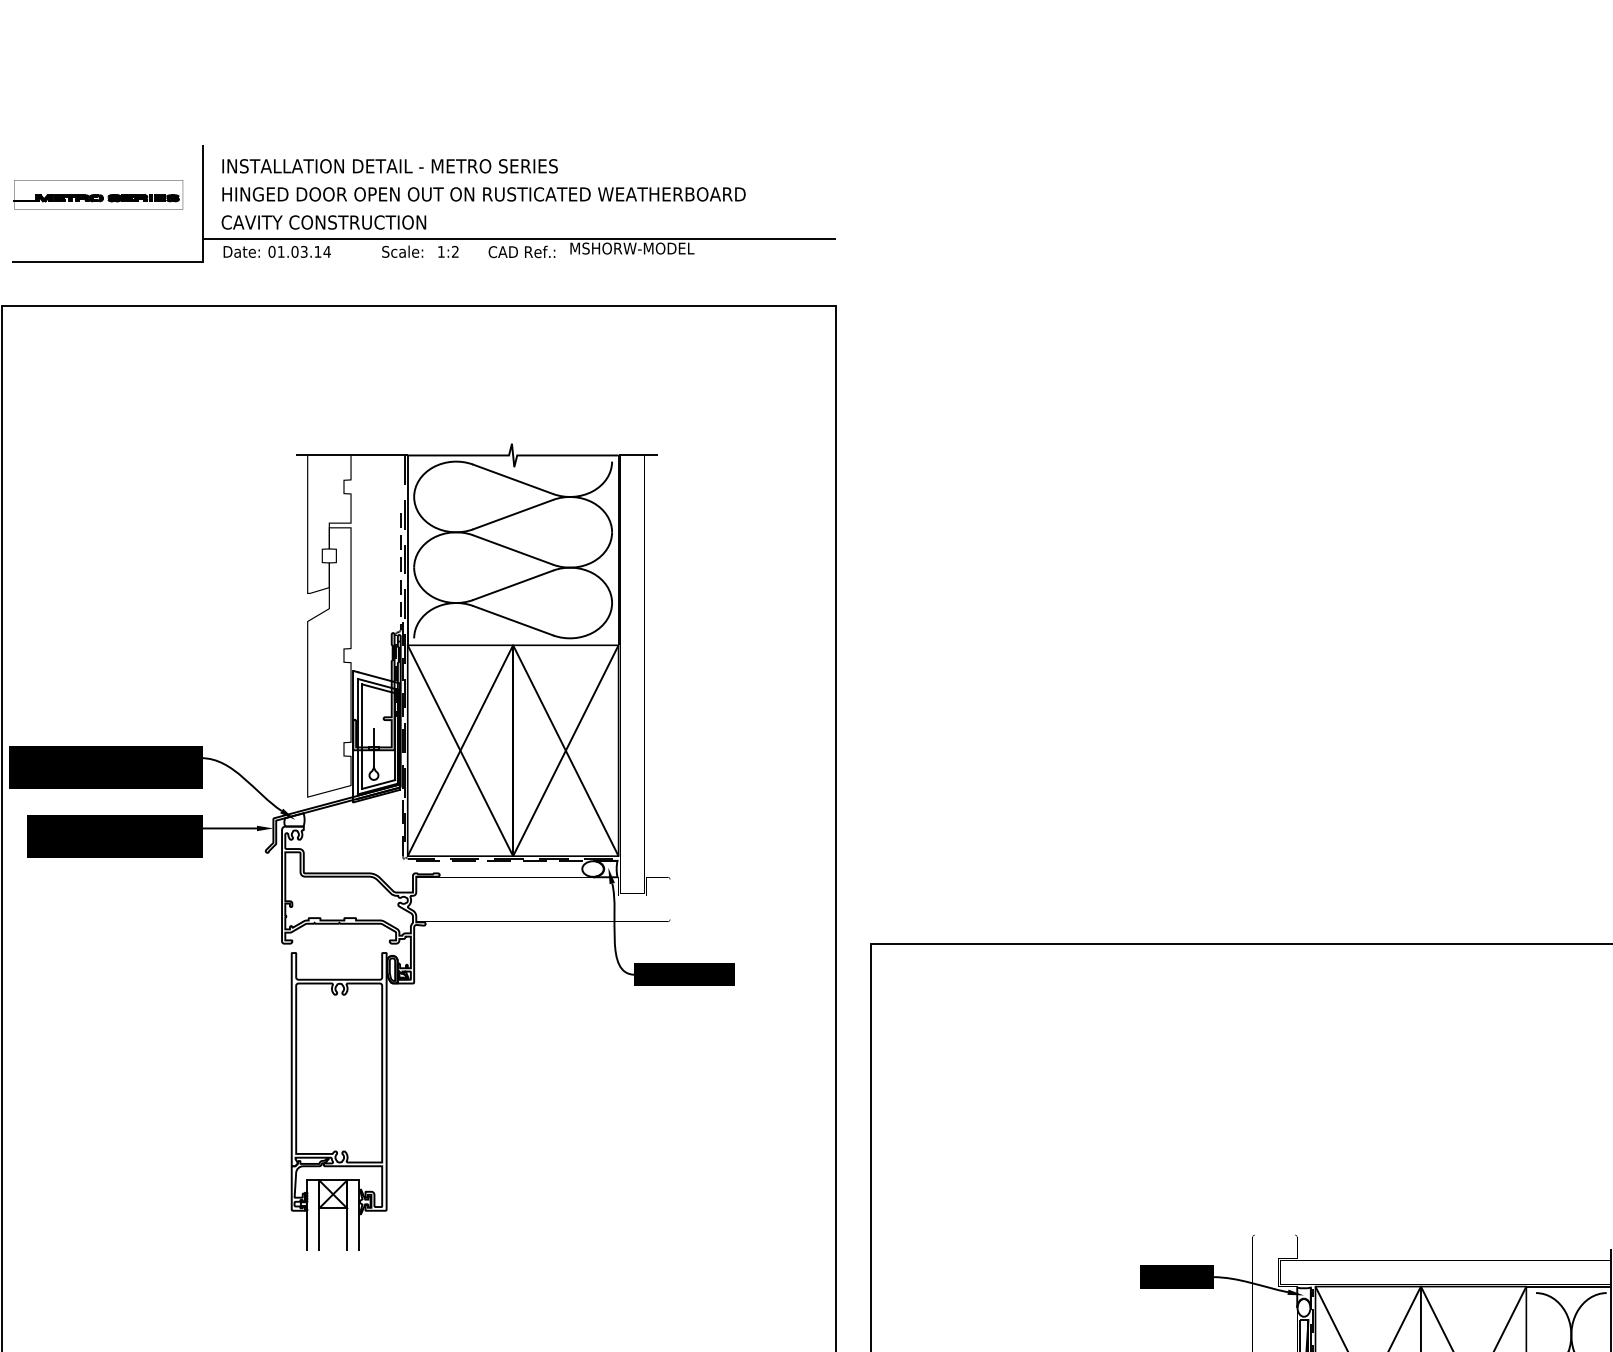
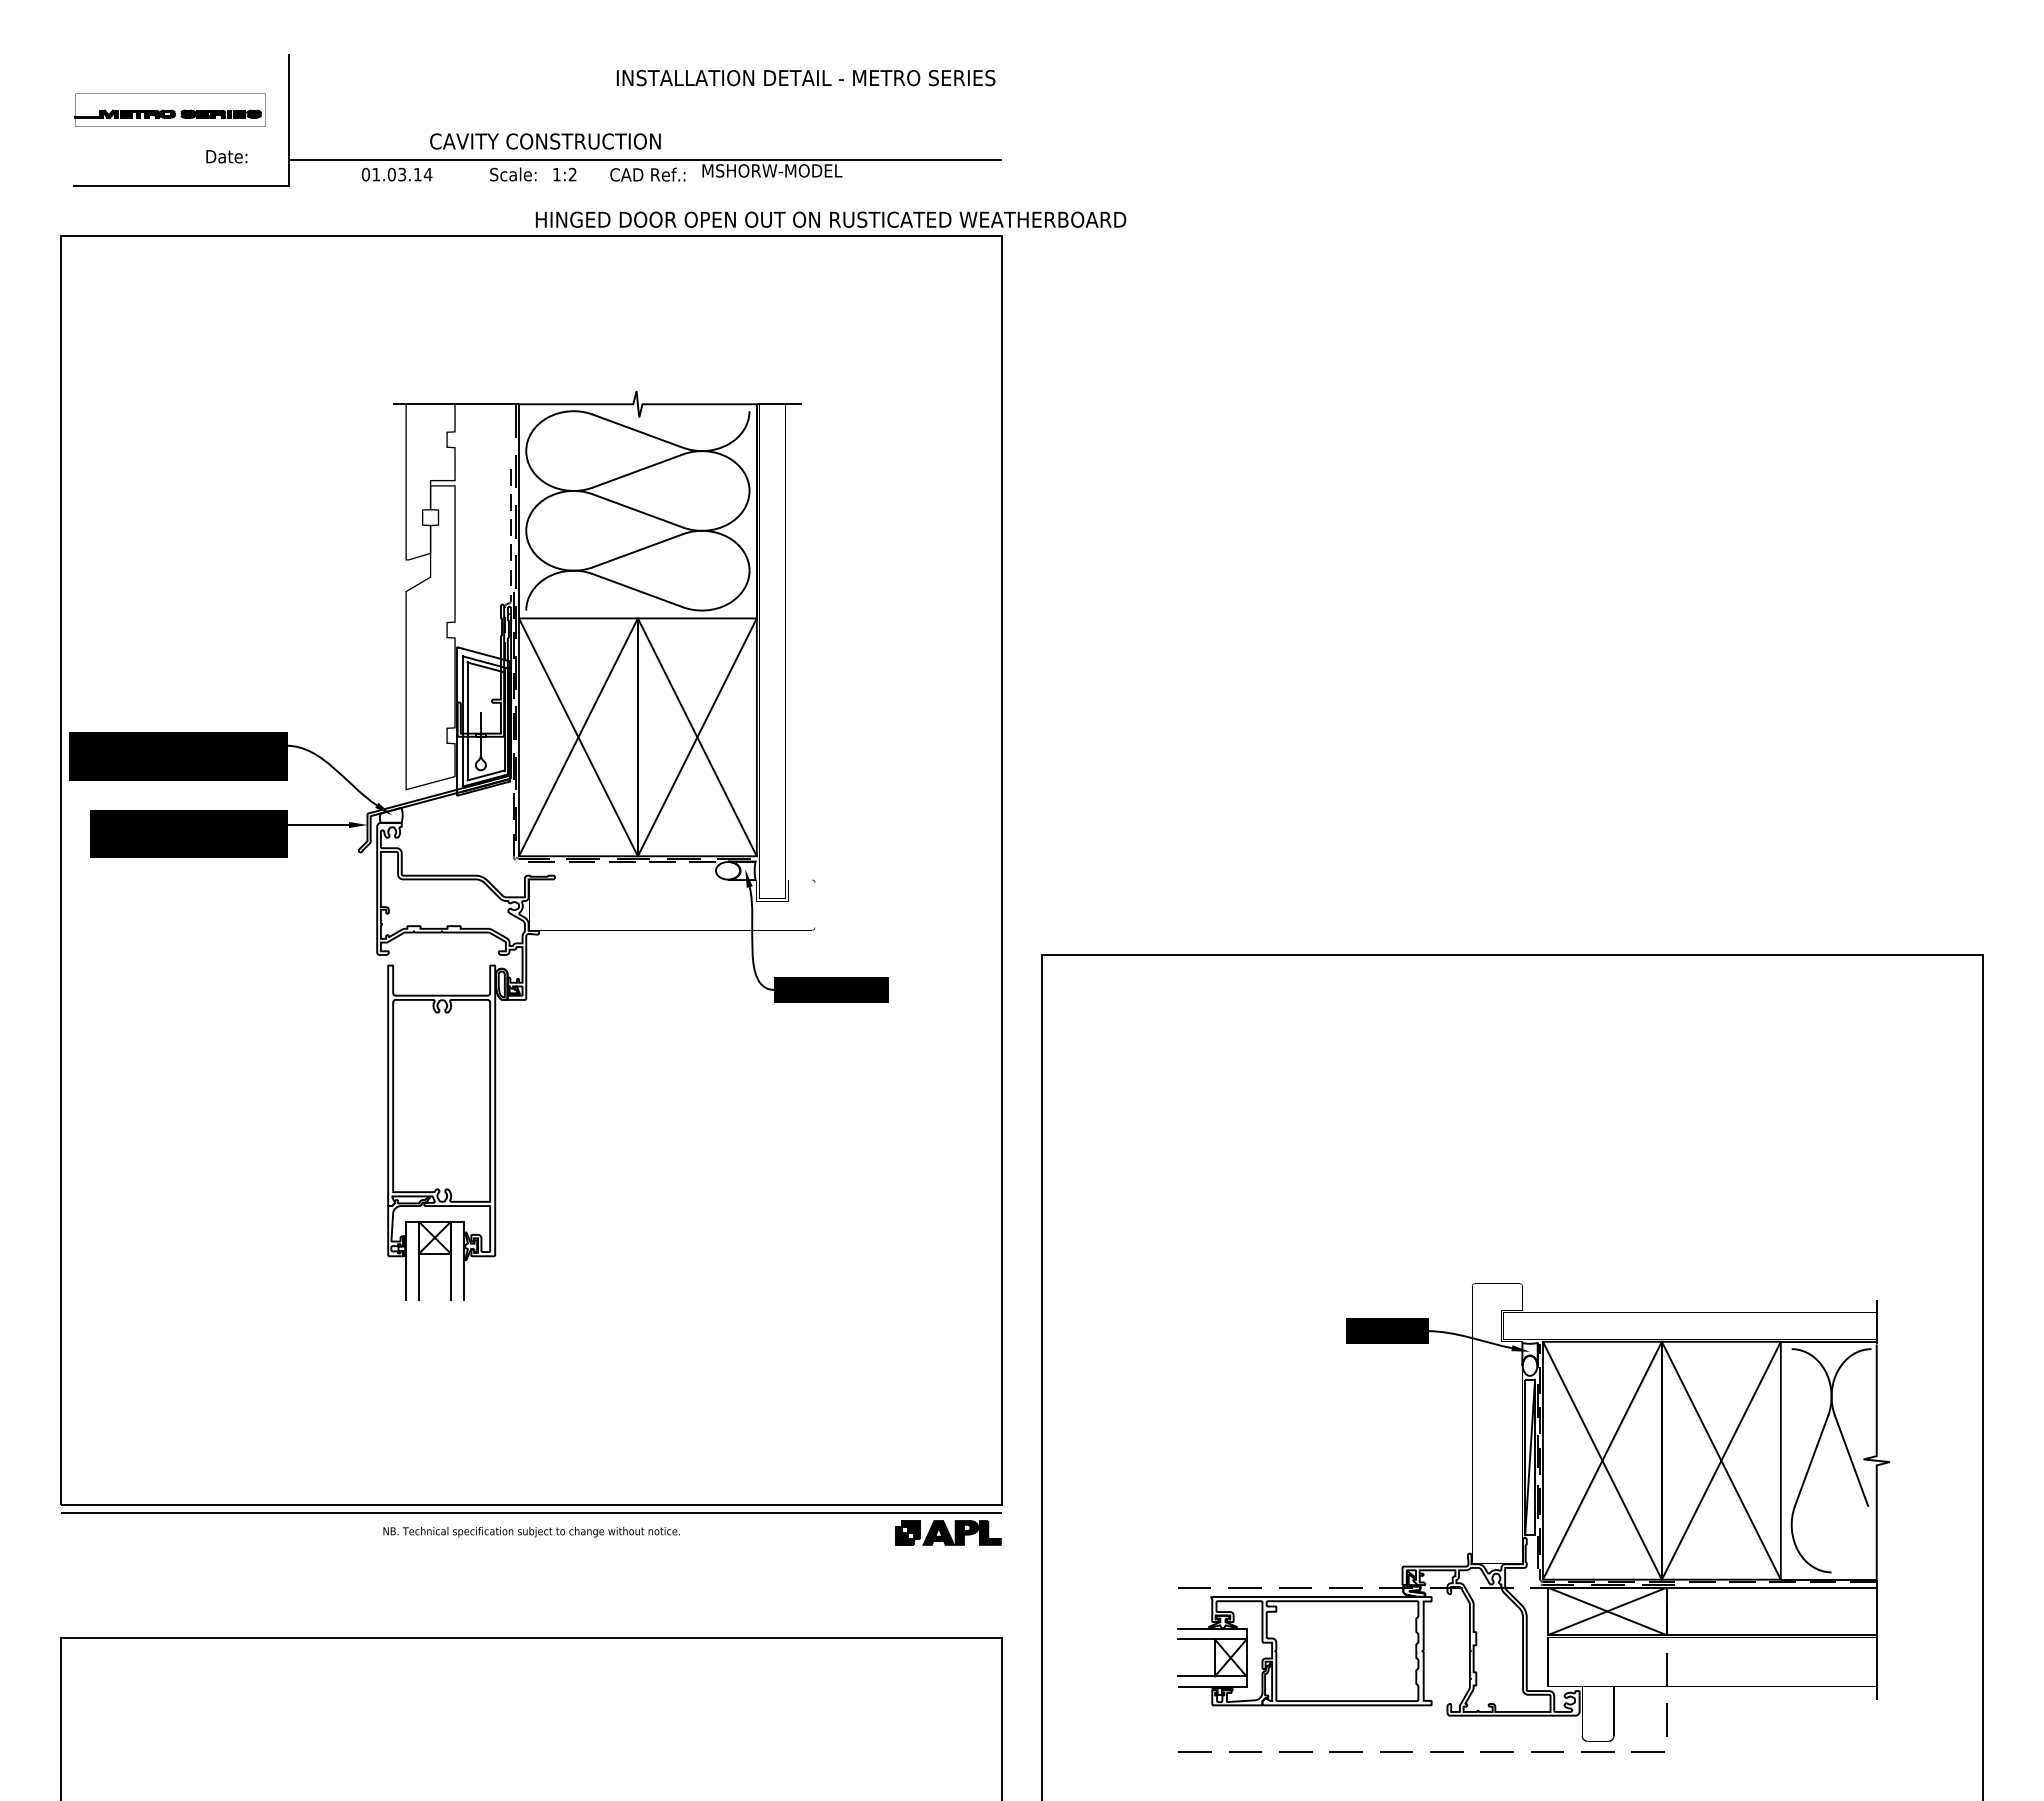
text: (390, 165) -> (806, 77), moved
text: (484, 194) -> (831, 219), moved
text: (323, 222) -> (545, 141), moved
text: (241, 251) -> (226, 156), moved

